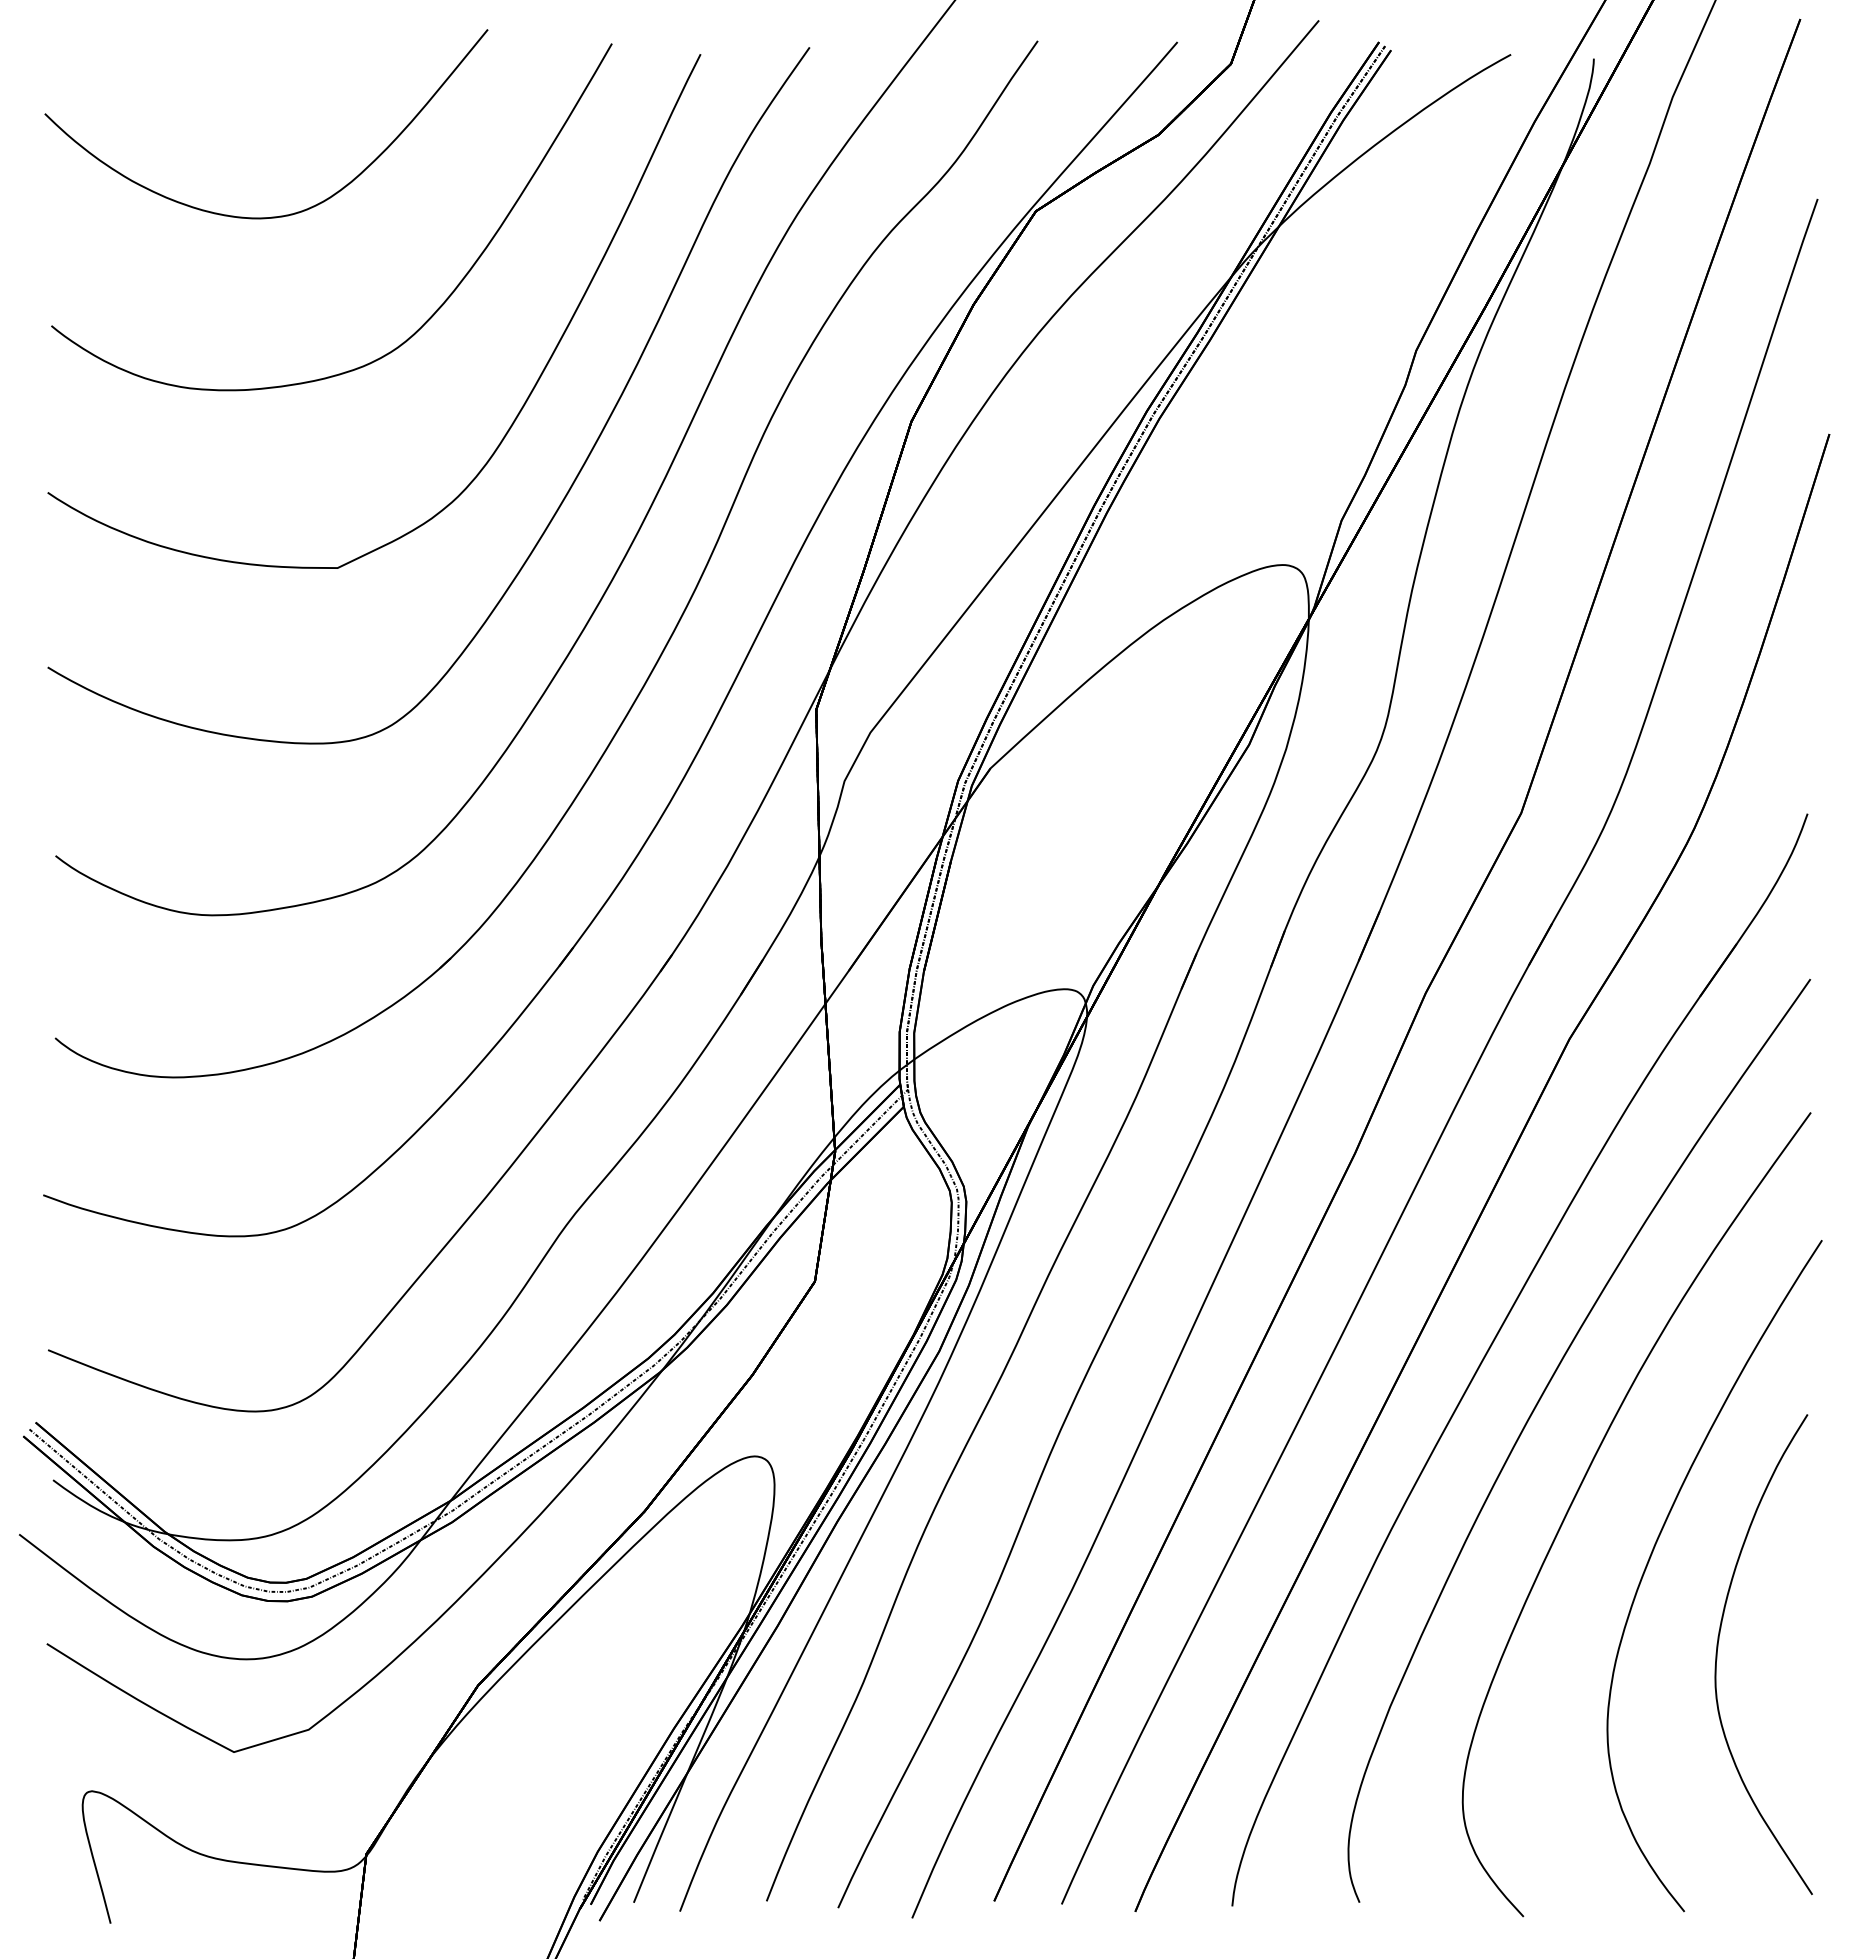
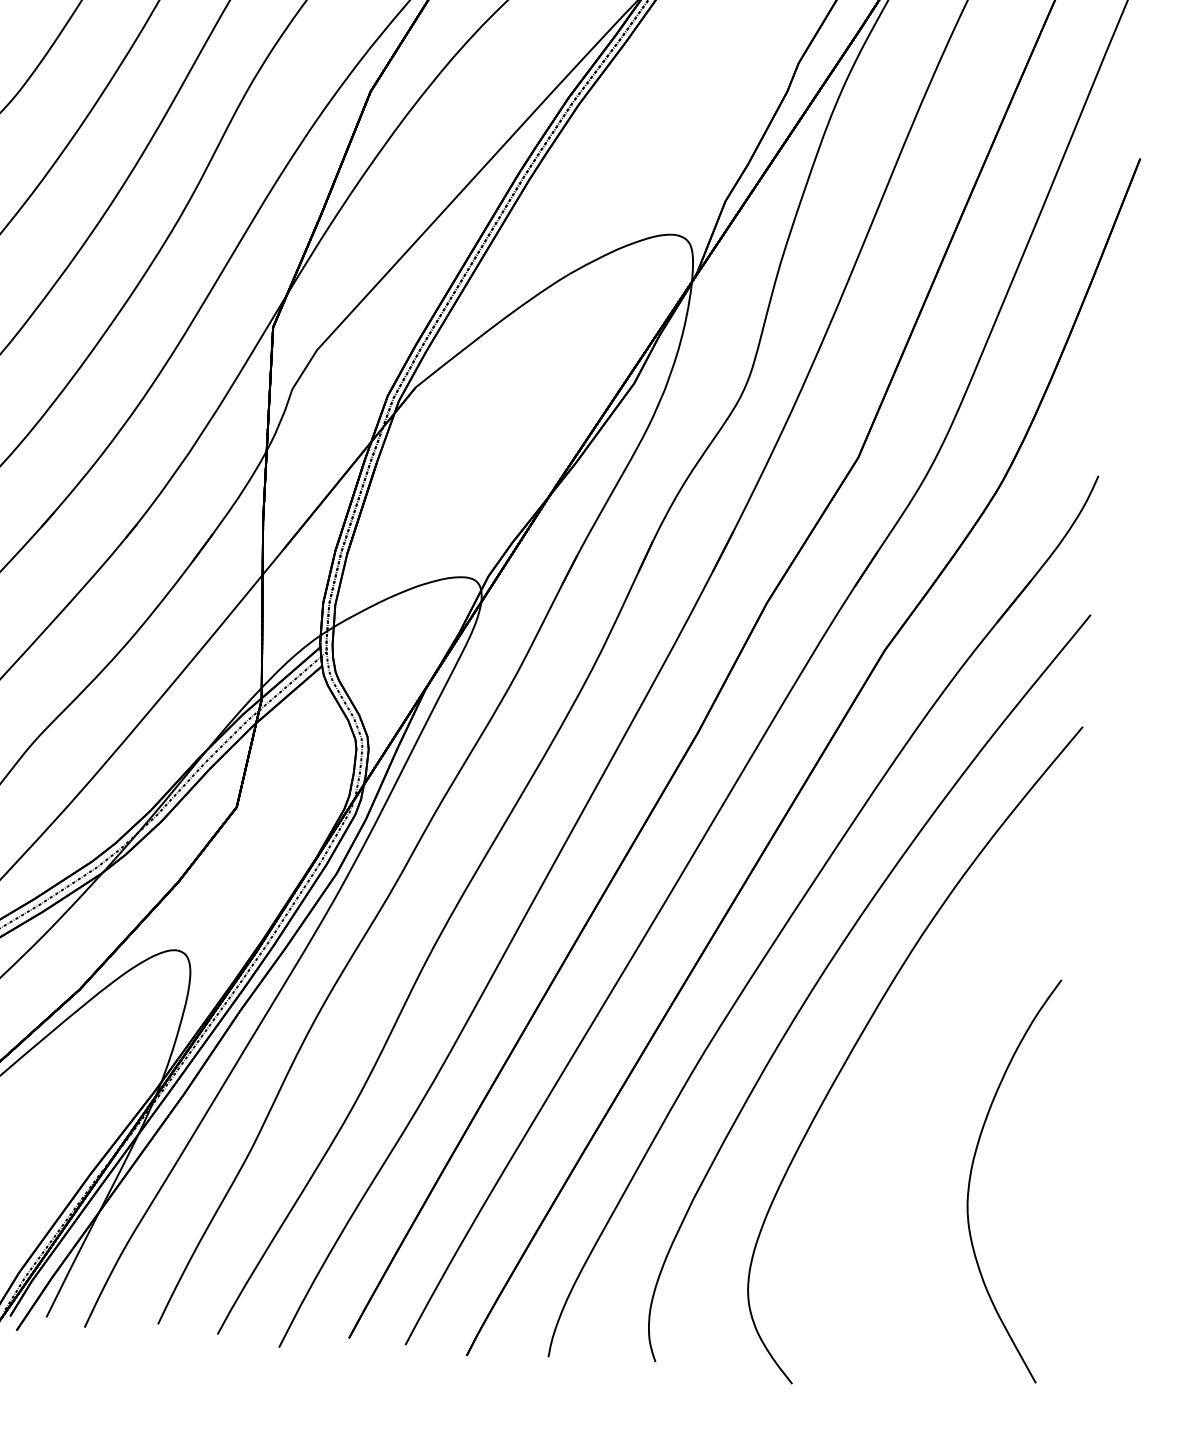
part: (1653, 1552) -> (923, 1086), removed

